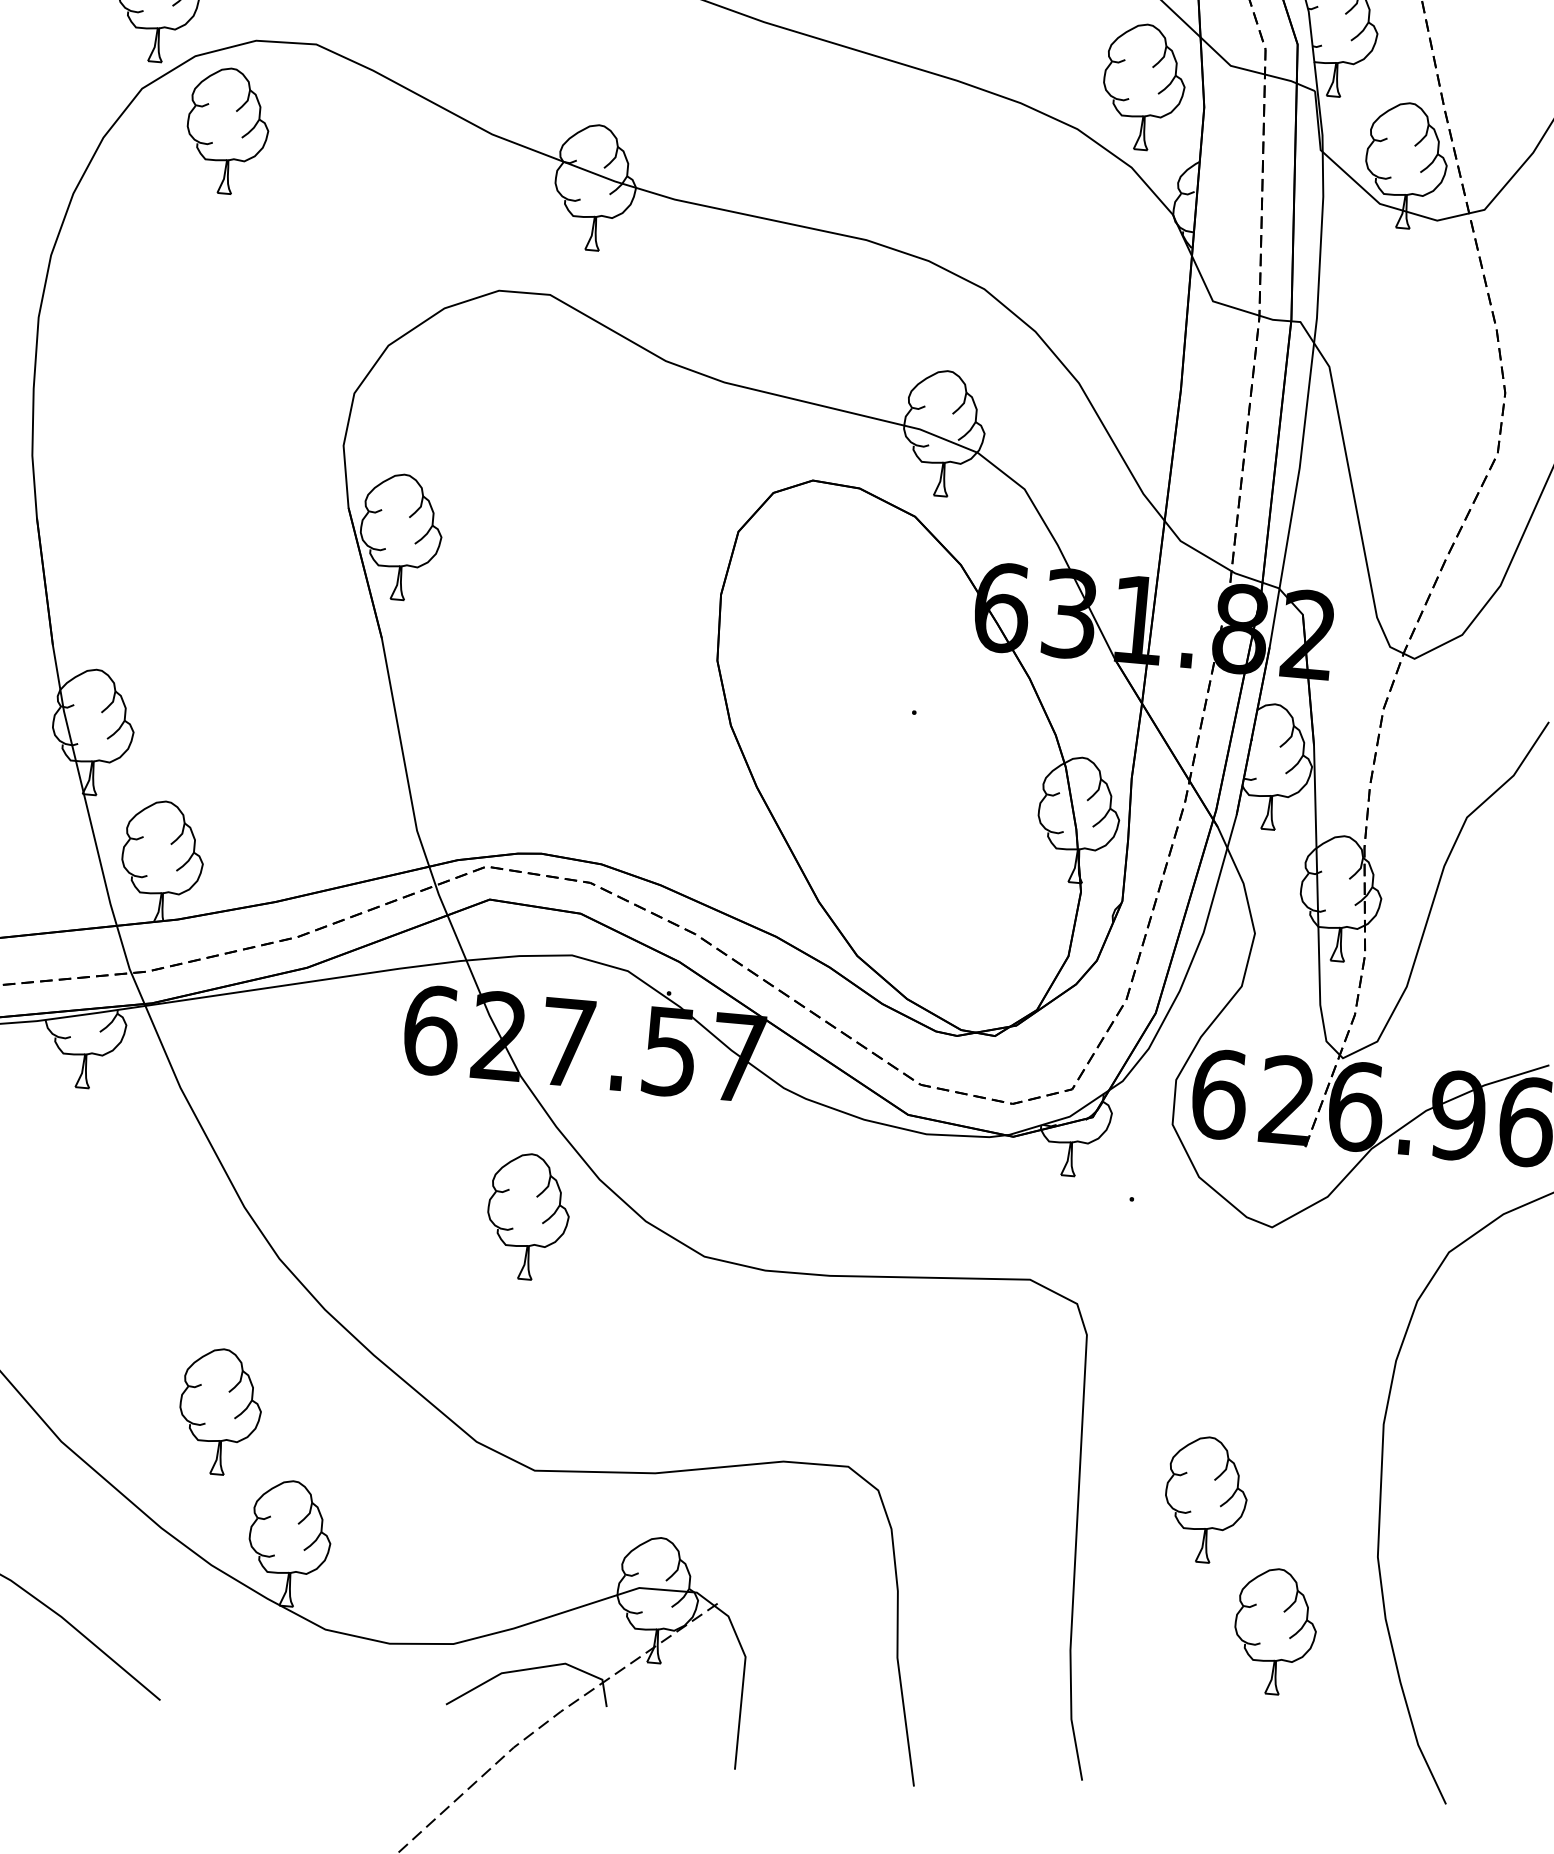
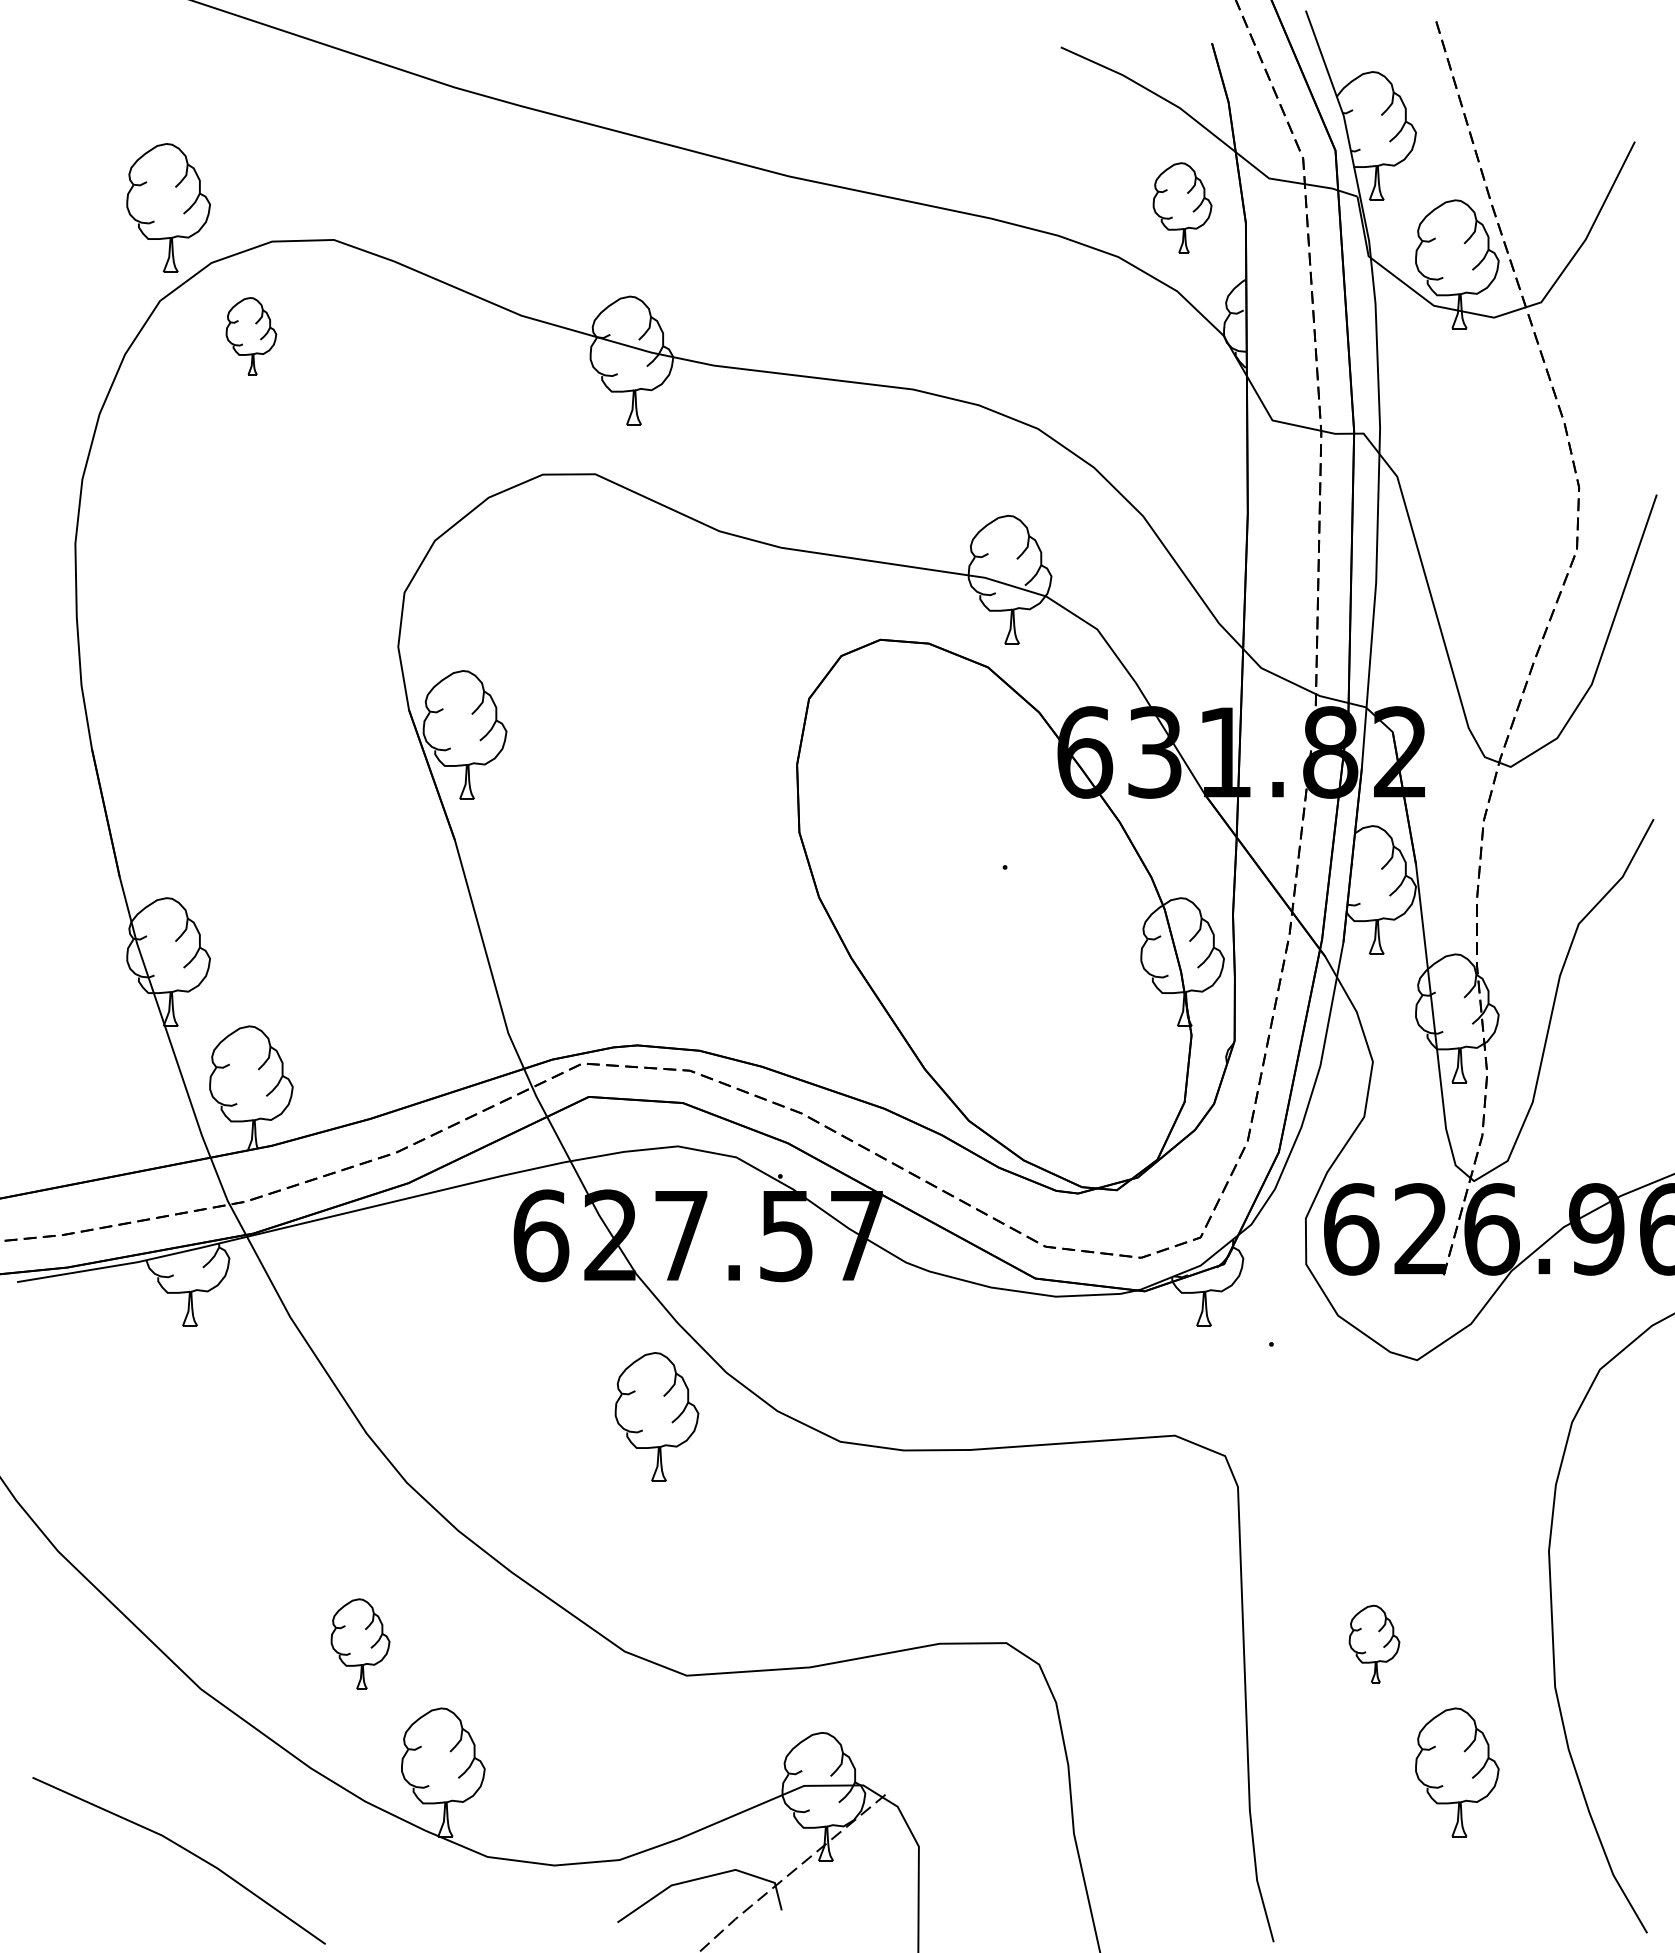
part: (1144, 86) -> (1182, 207), size x0.7
part: (227, 131) -> (251, 336), size x0.6
part: (220, 1411) -> (360, 1643), size x0.7
part: (1206, 1499) -> (1374, 1643), size x0.6

